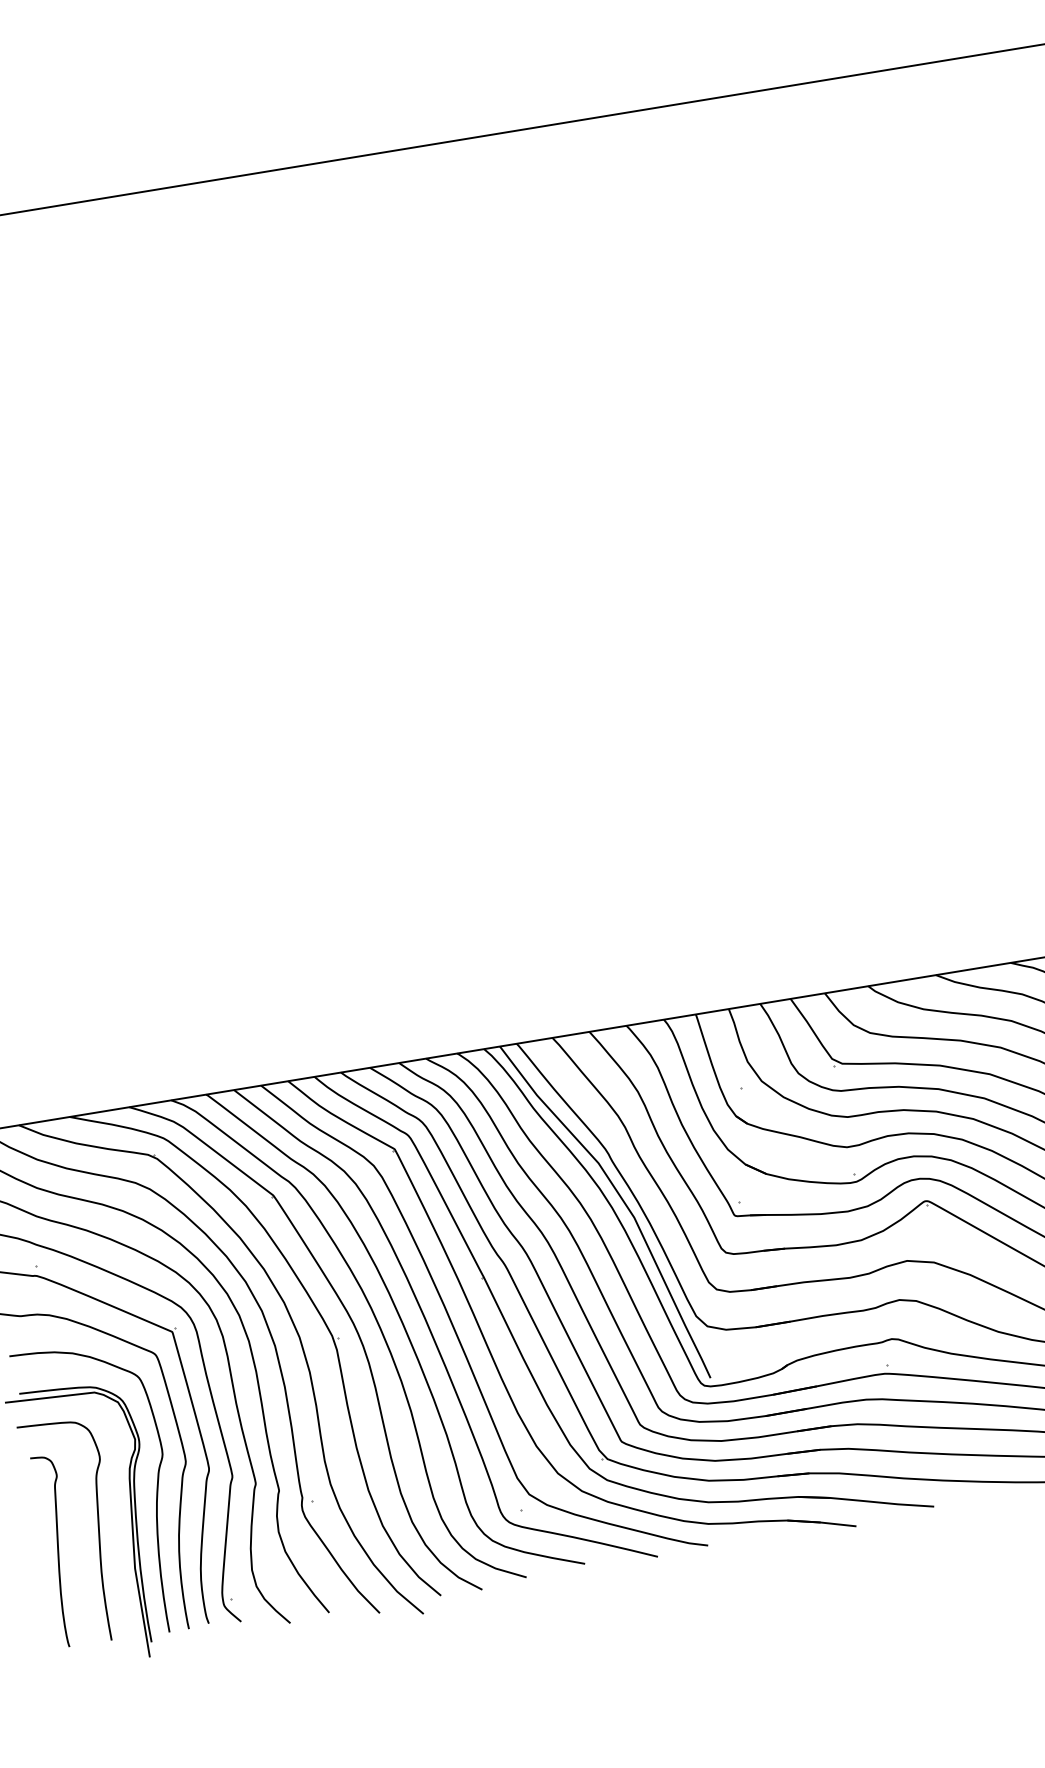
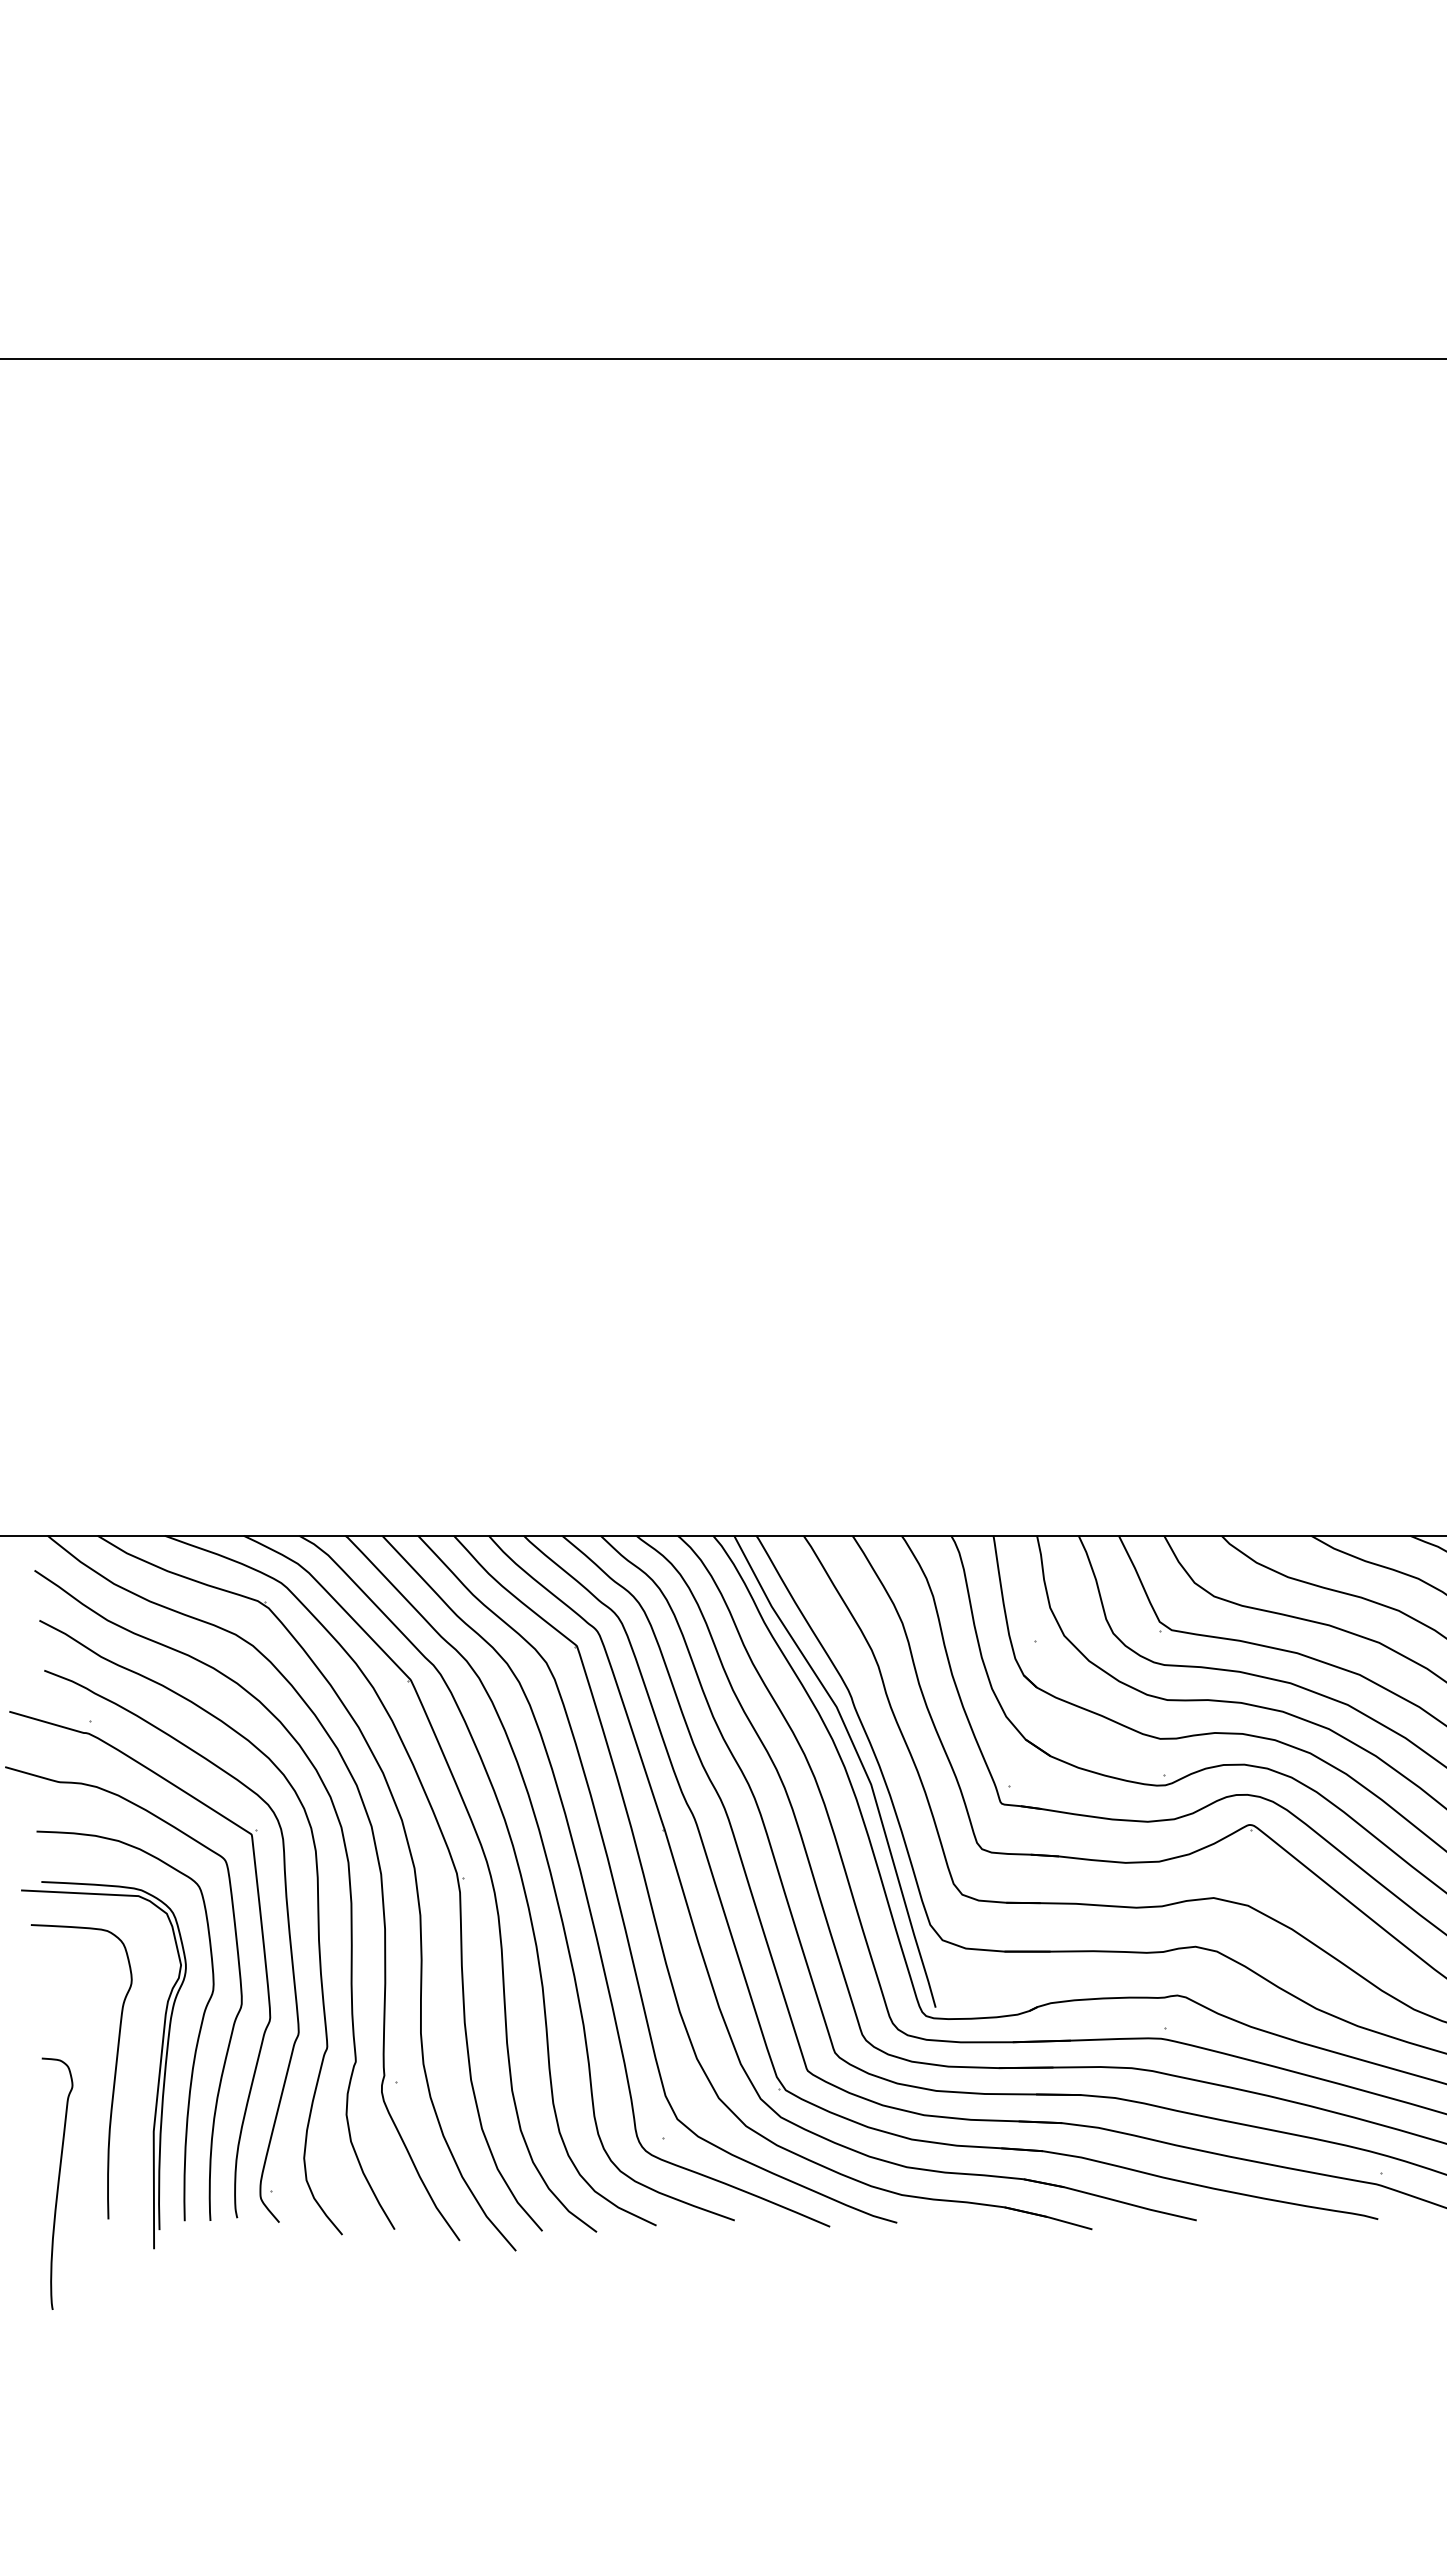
curve: (57, 1550) -> (57, 2183), moved

